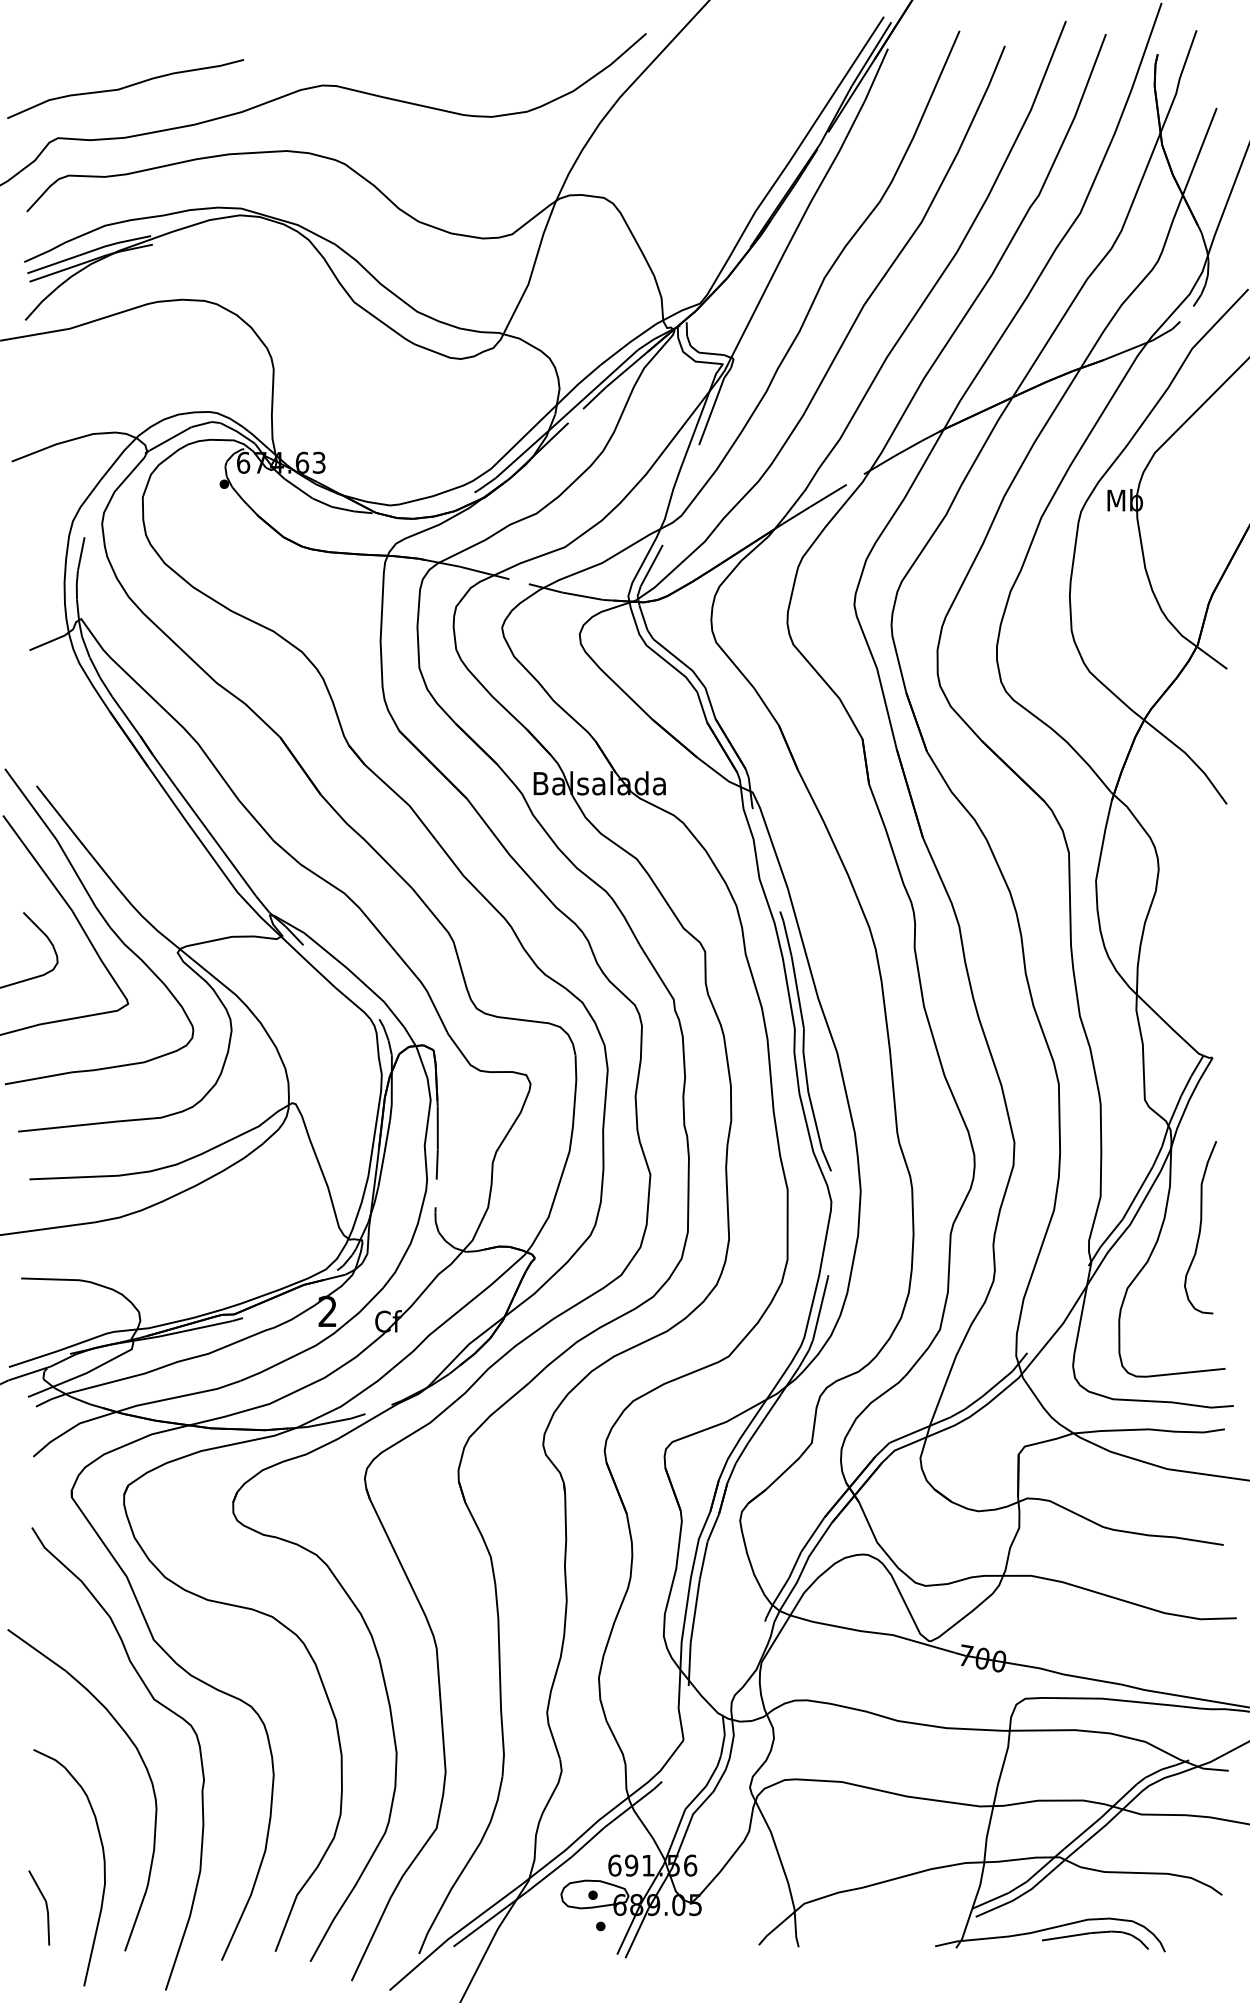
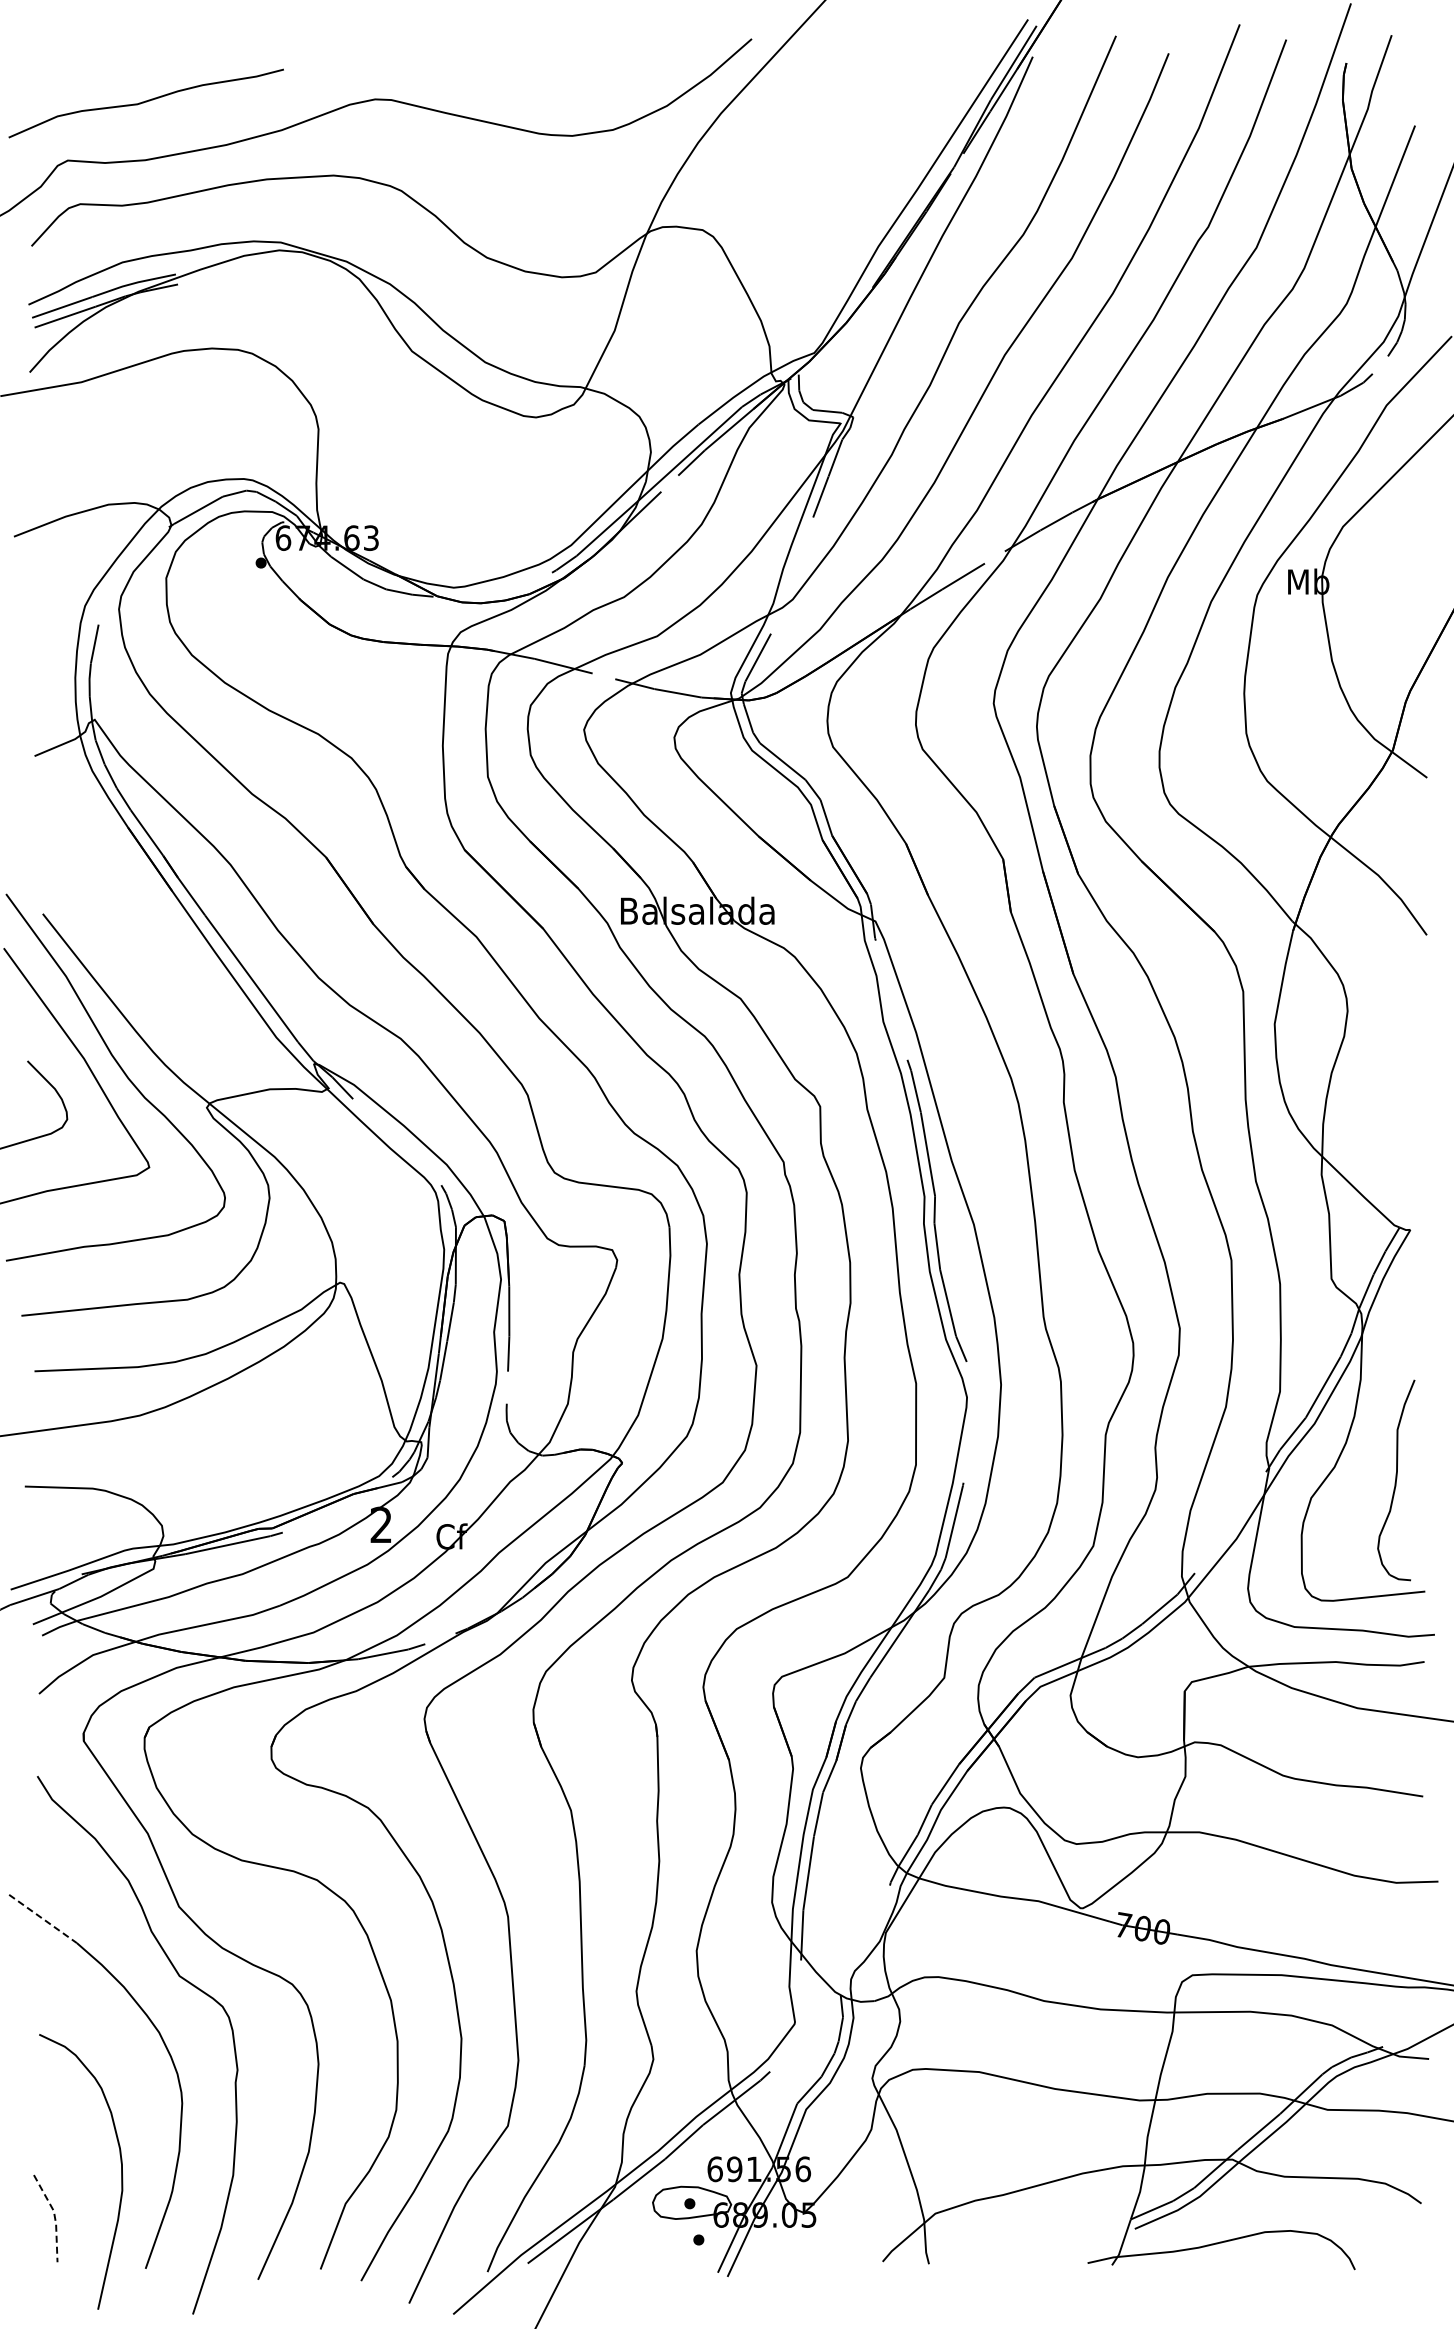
part: (1200, 1227) -> (1396, 1480), moved
line: (37, 1649) -> (43, 1918), solid -> dashed
line: (46, 1906) -> (54, 2216), solid -> dashed
curve: (1094, 1933) -> (1273, 2248), removed

